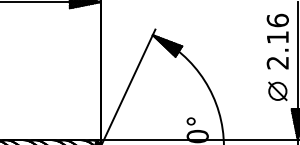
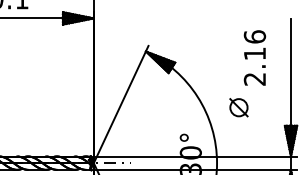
text: (277, 41) -> (254, 57), moved
part: (277, 91) -> (238, 107), moved

